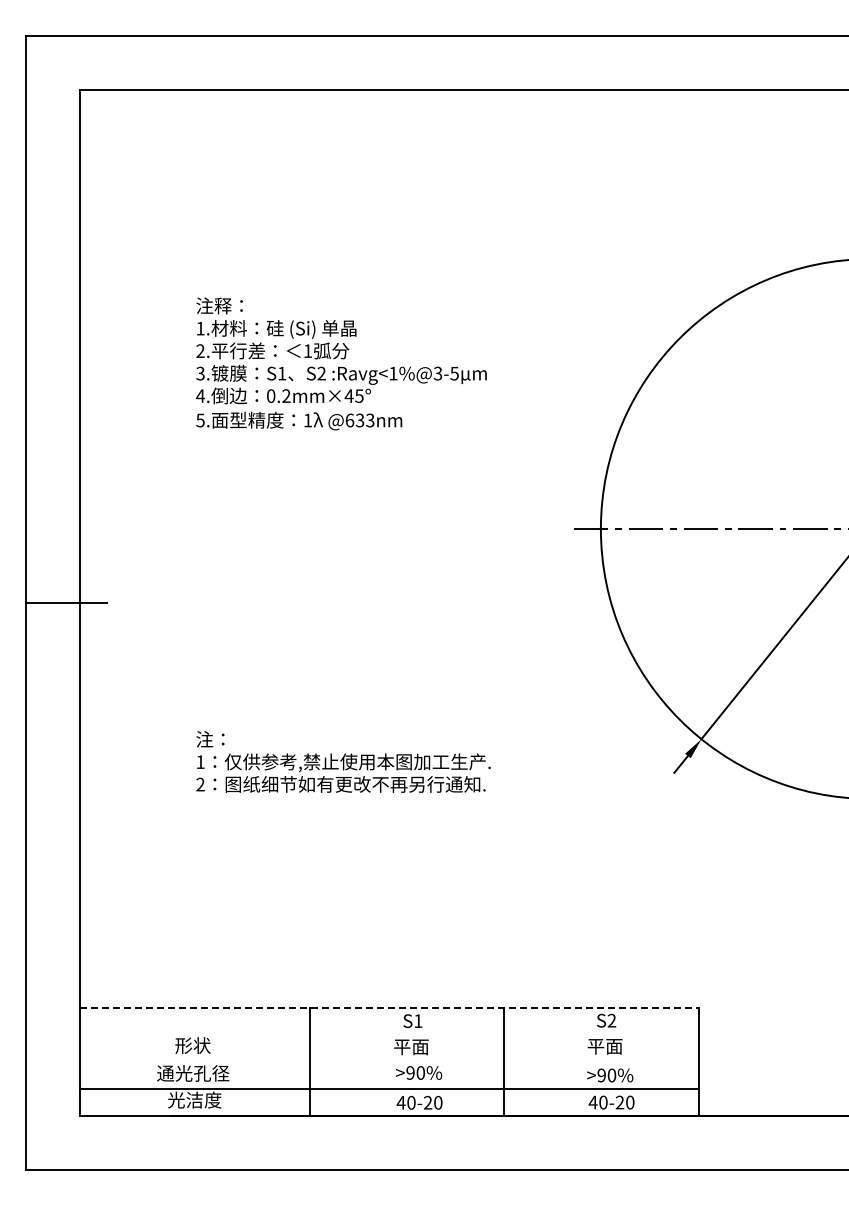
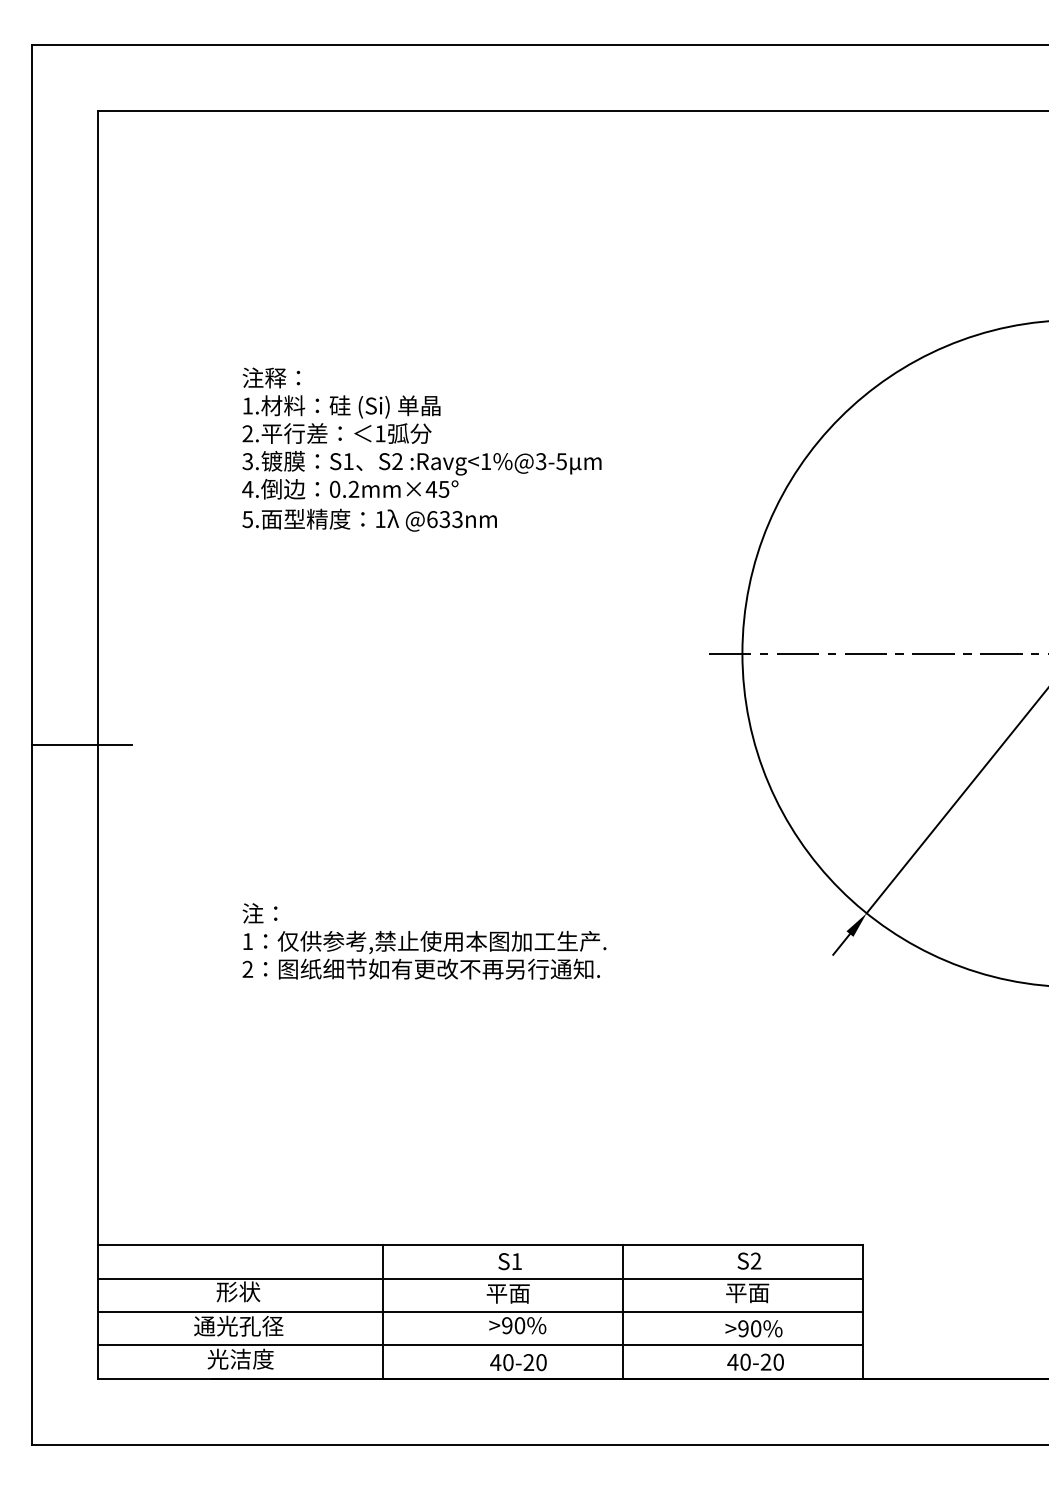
line: (389, 1007) -> (481, 1244), dashed -> solid
line: (388, 1034) -> (480, 1278), added
line: (388, 1061) -> (480, 1311), added

